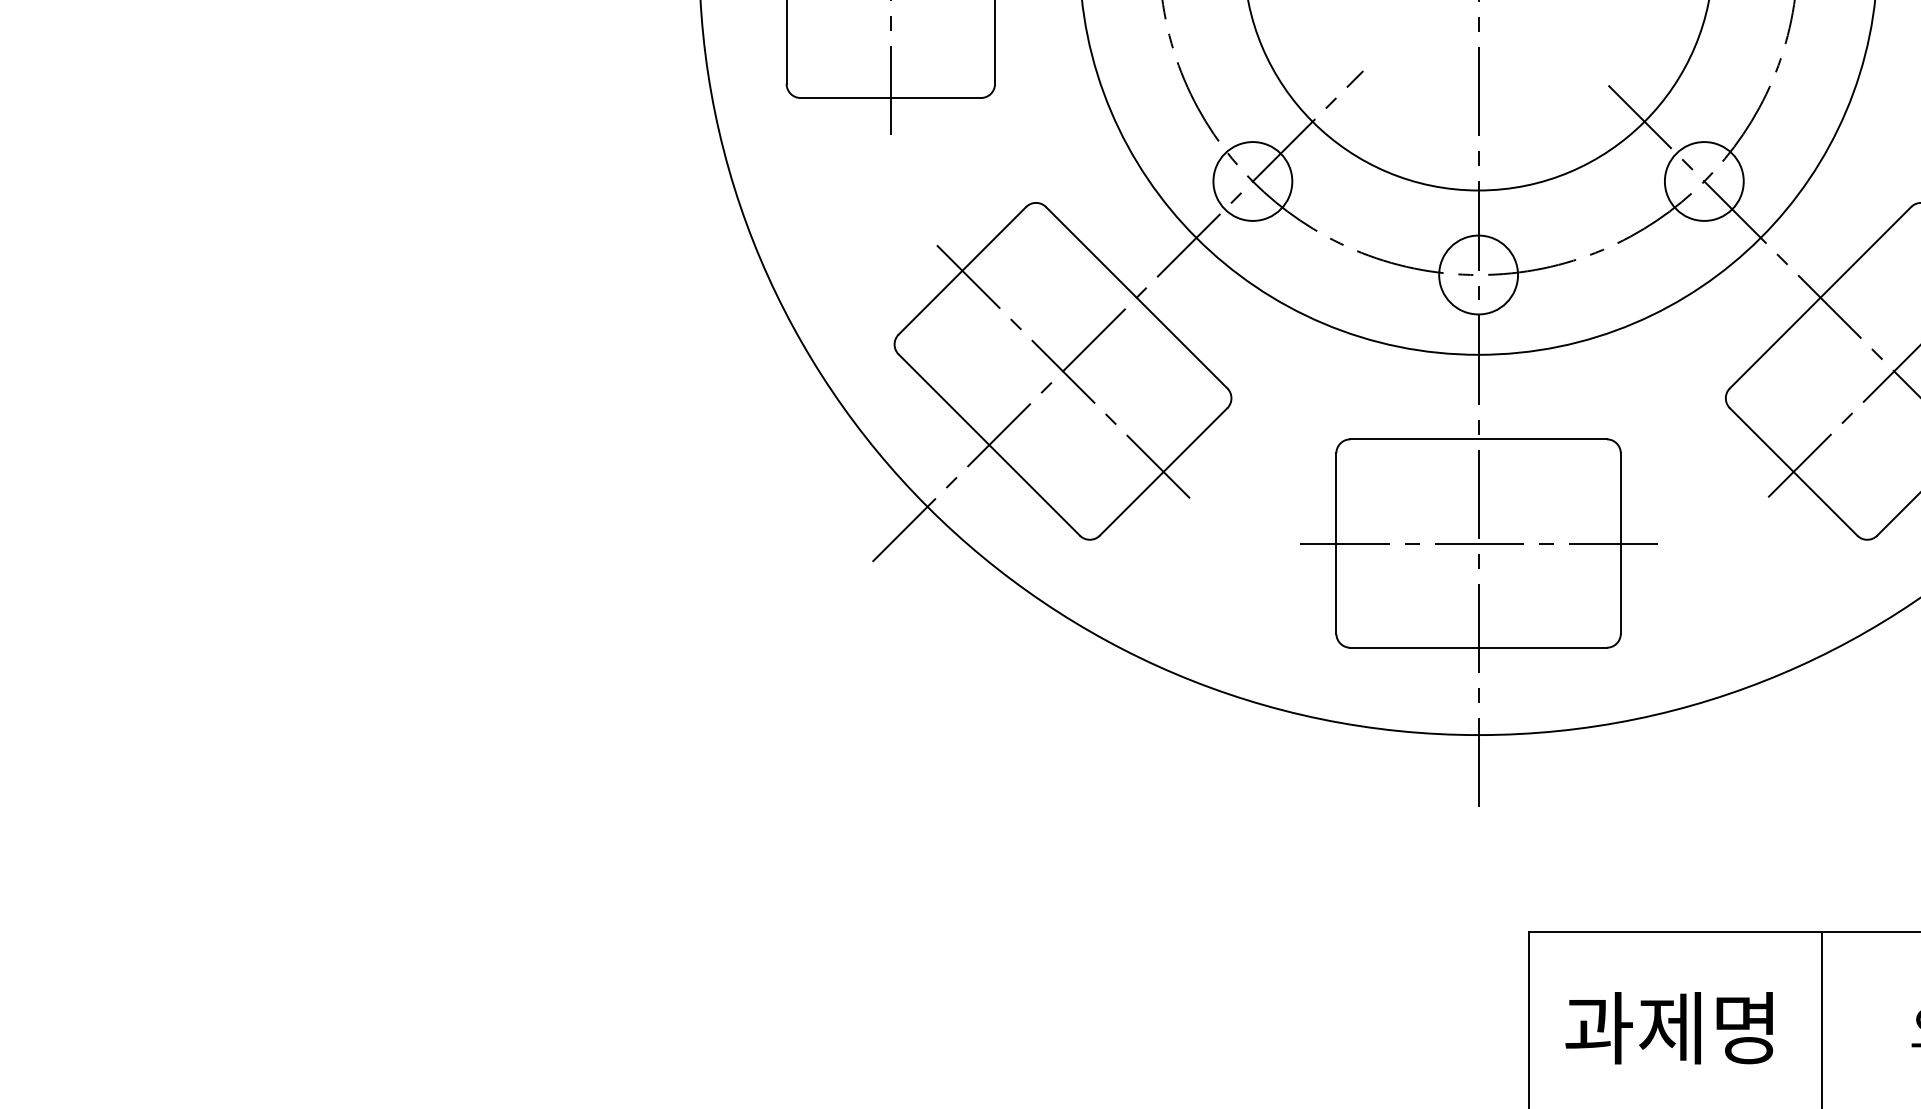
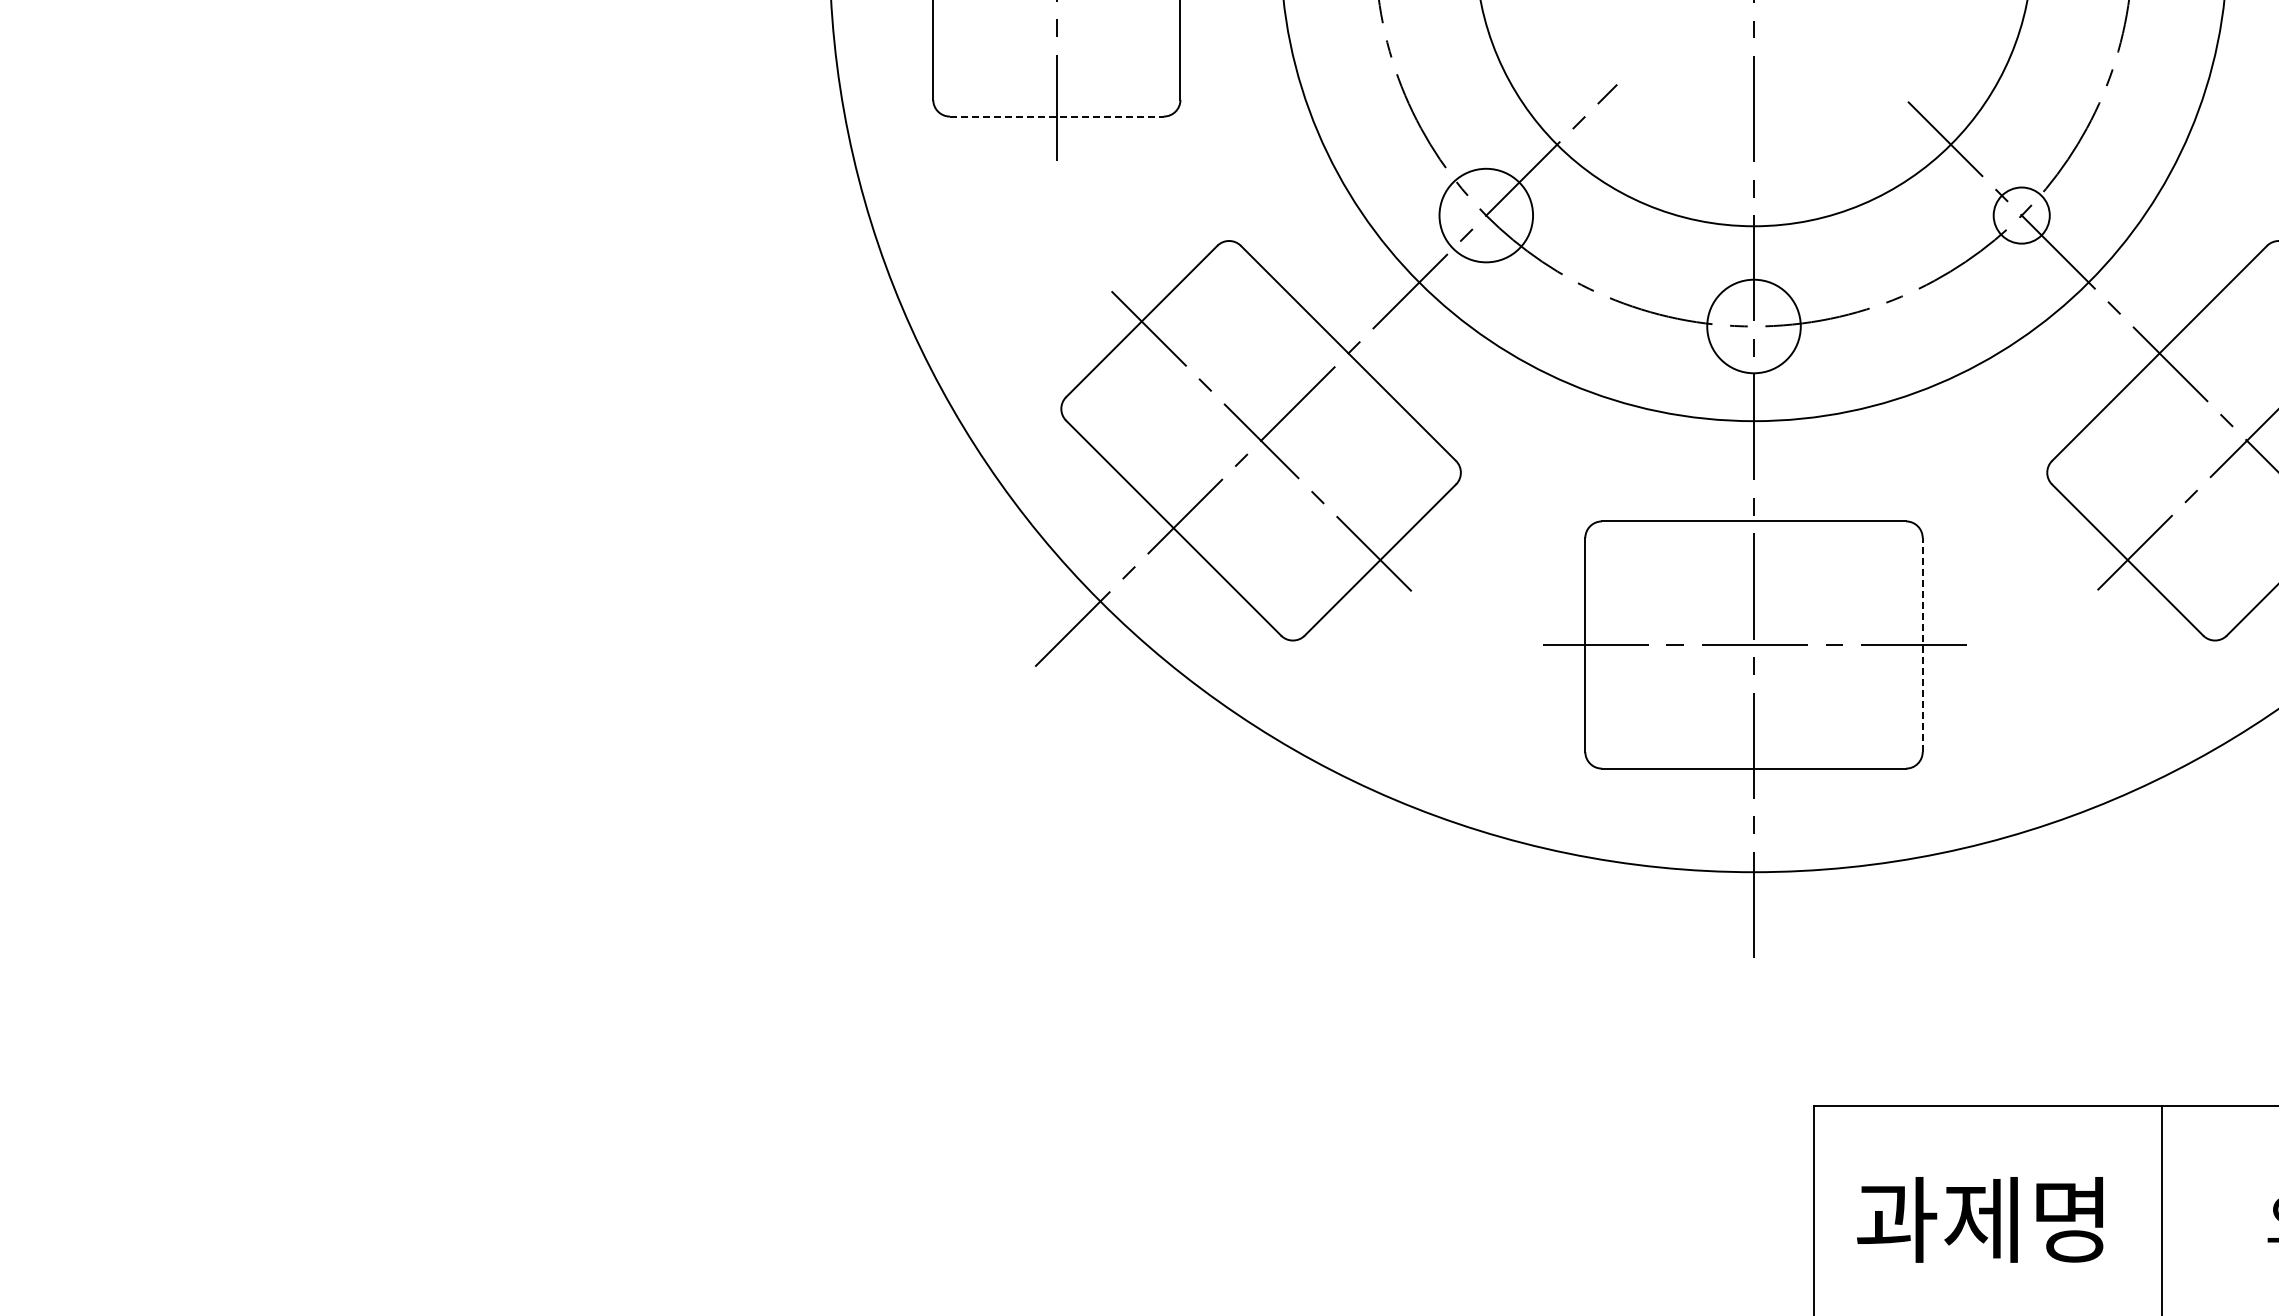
line: (890, 97) -> (1056, 116), solid -> dashed
circle: (1704, 181) -> (2021, 215), size x0.6
line: (1620, 543) -> (1922, 645), solid -> dashed

